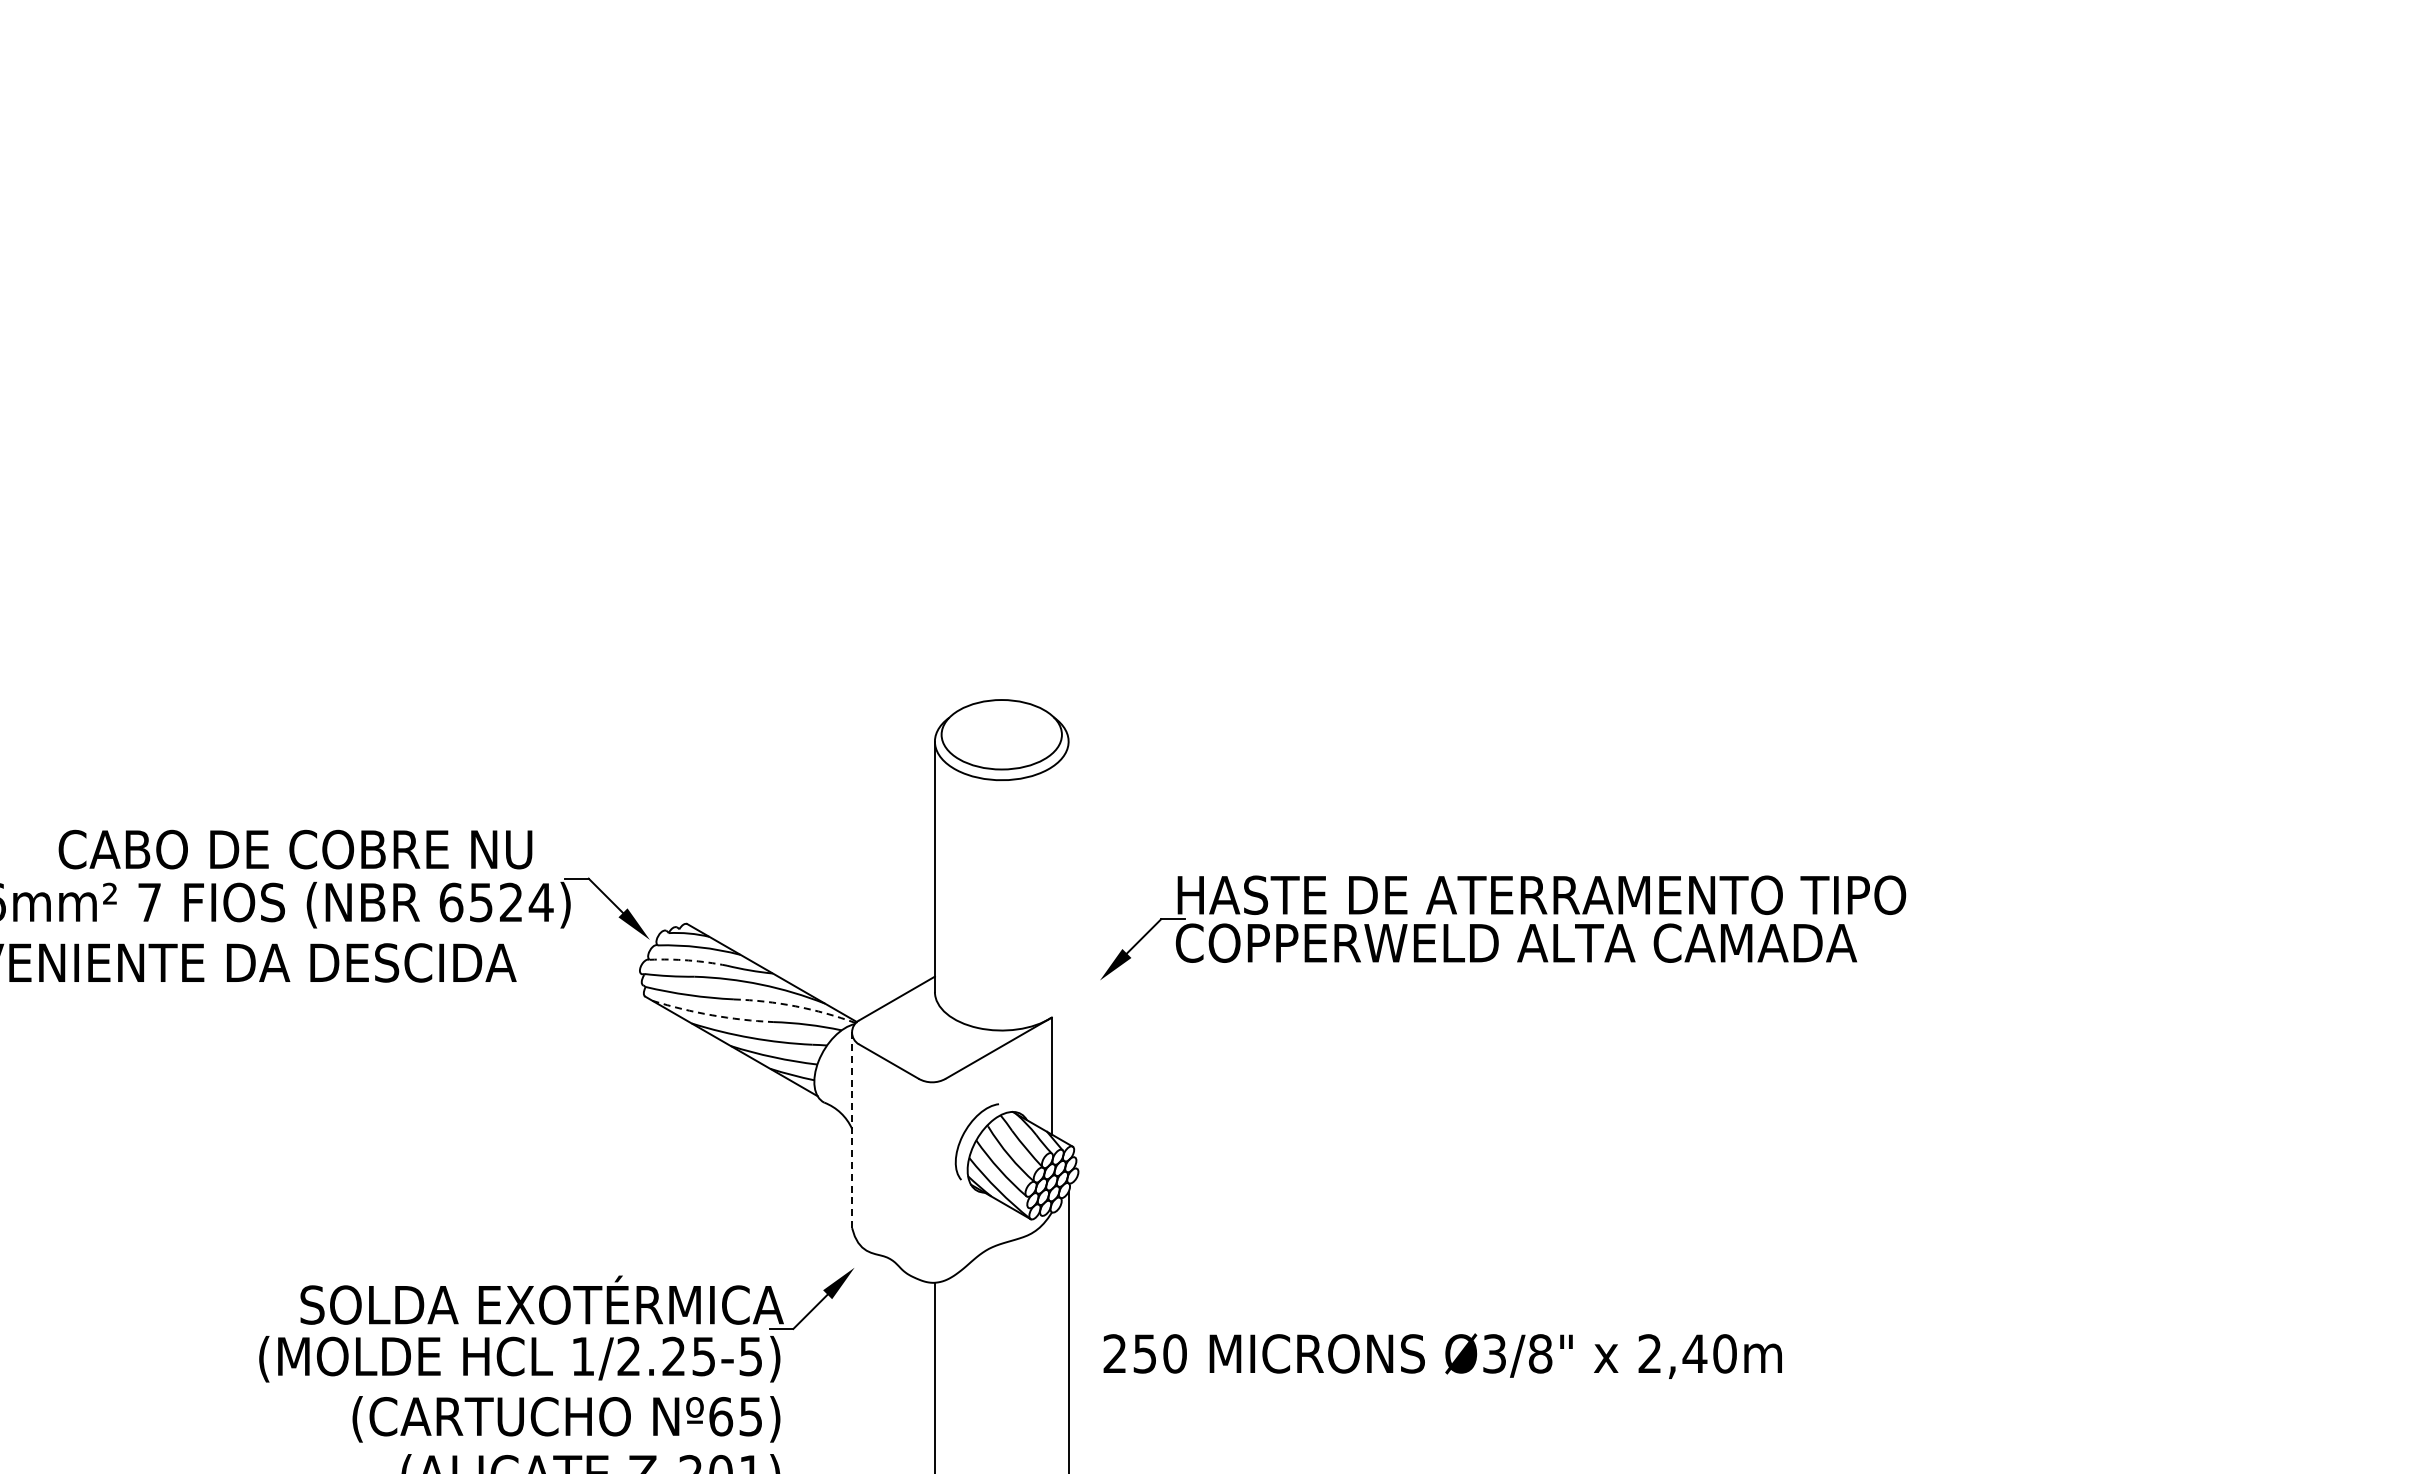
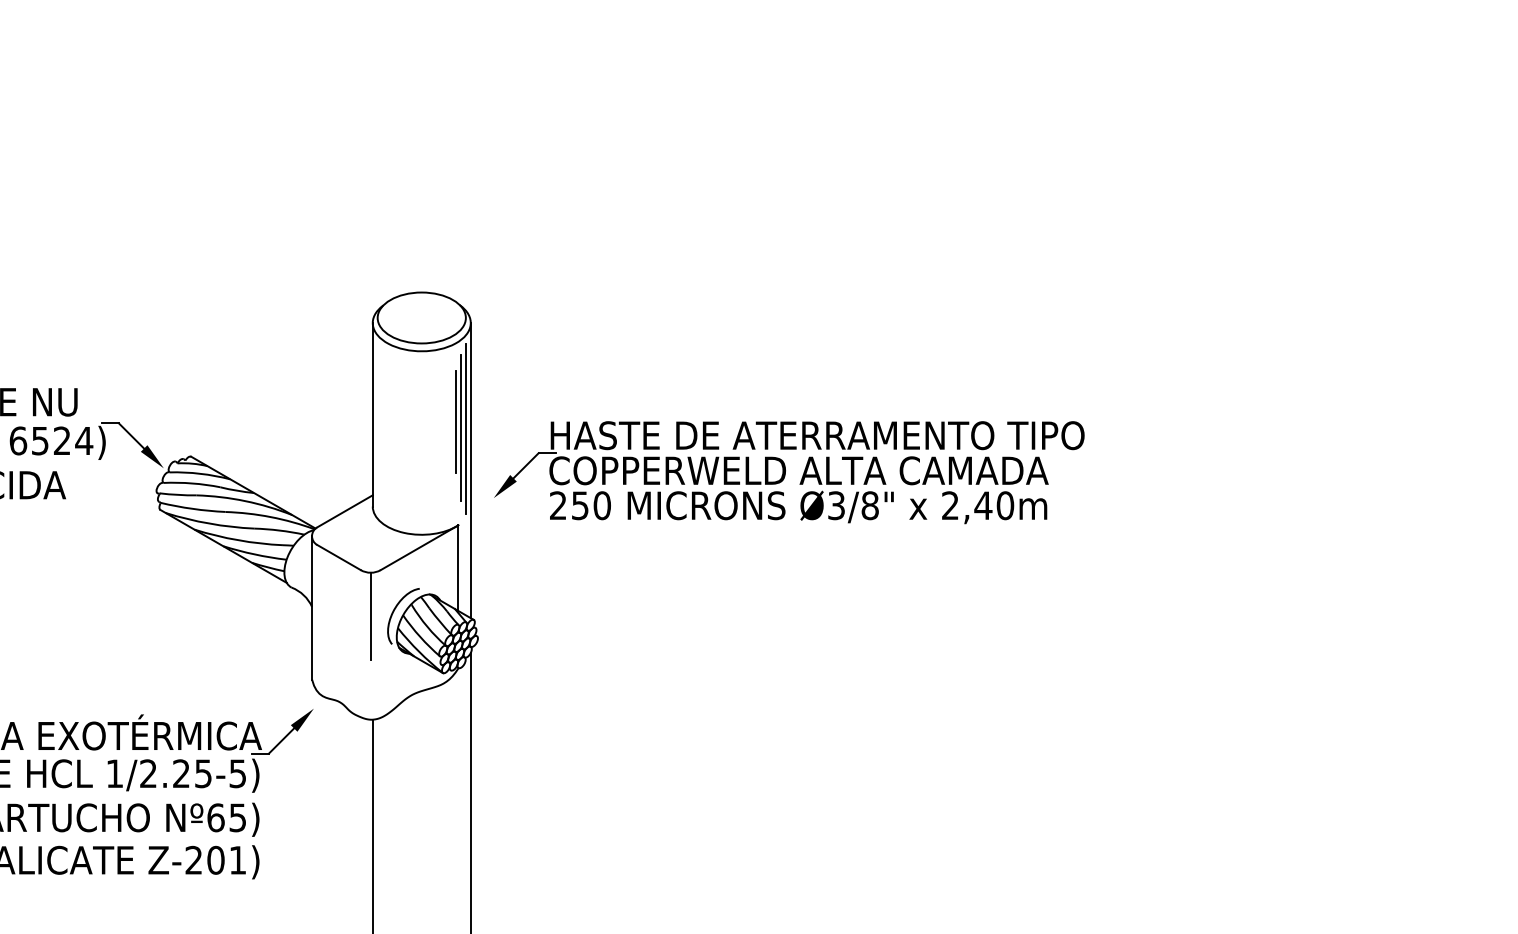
line: (1048, 876) -> (456, 421), added
line: (1054, 883) -> (460, 427), added
line: (1061, 886) -> (465, 429), added
line: (1068, 942) -> (470, 470), added
arc: (688, 960) -> (192, 483), dashed -> solid
arc: (795, 1006) -> (270, 517), dashed -> solid
arc: (712, 1015) -> (209, 523), dashed -> solid
line: (852, 1130) -> (312, 608), dashed -> solid
line: (932, 1141) -> (371, 616), added
text: (1442, 1355) -> (798, 506), moved

